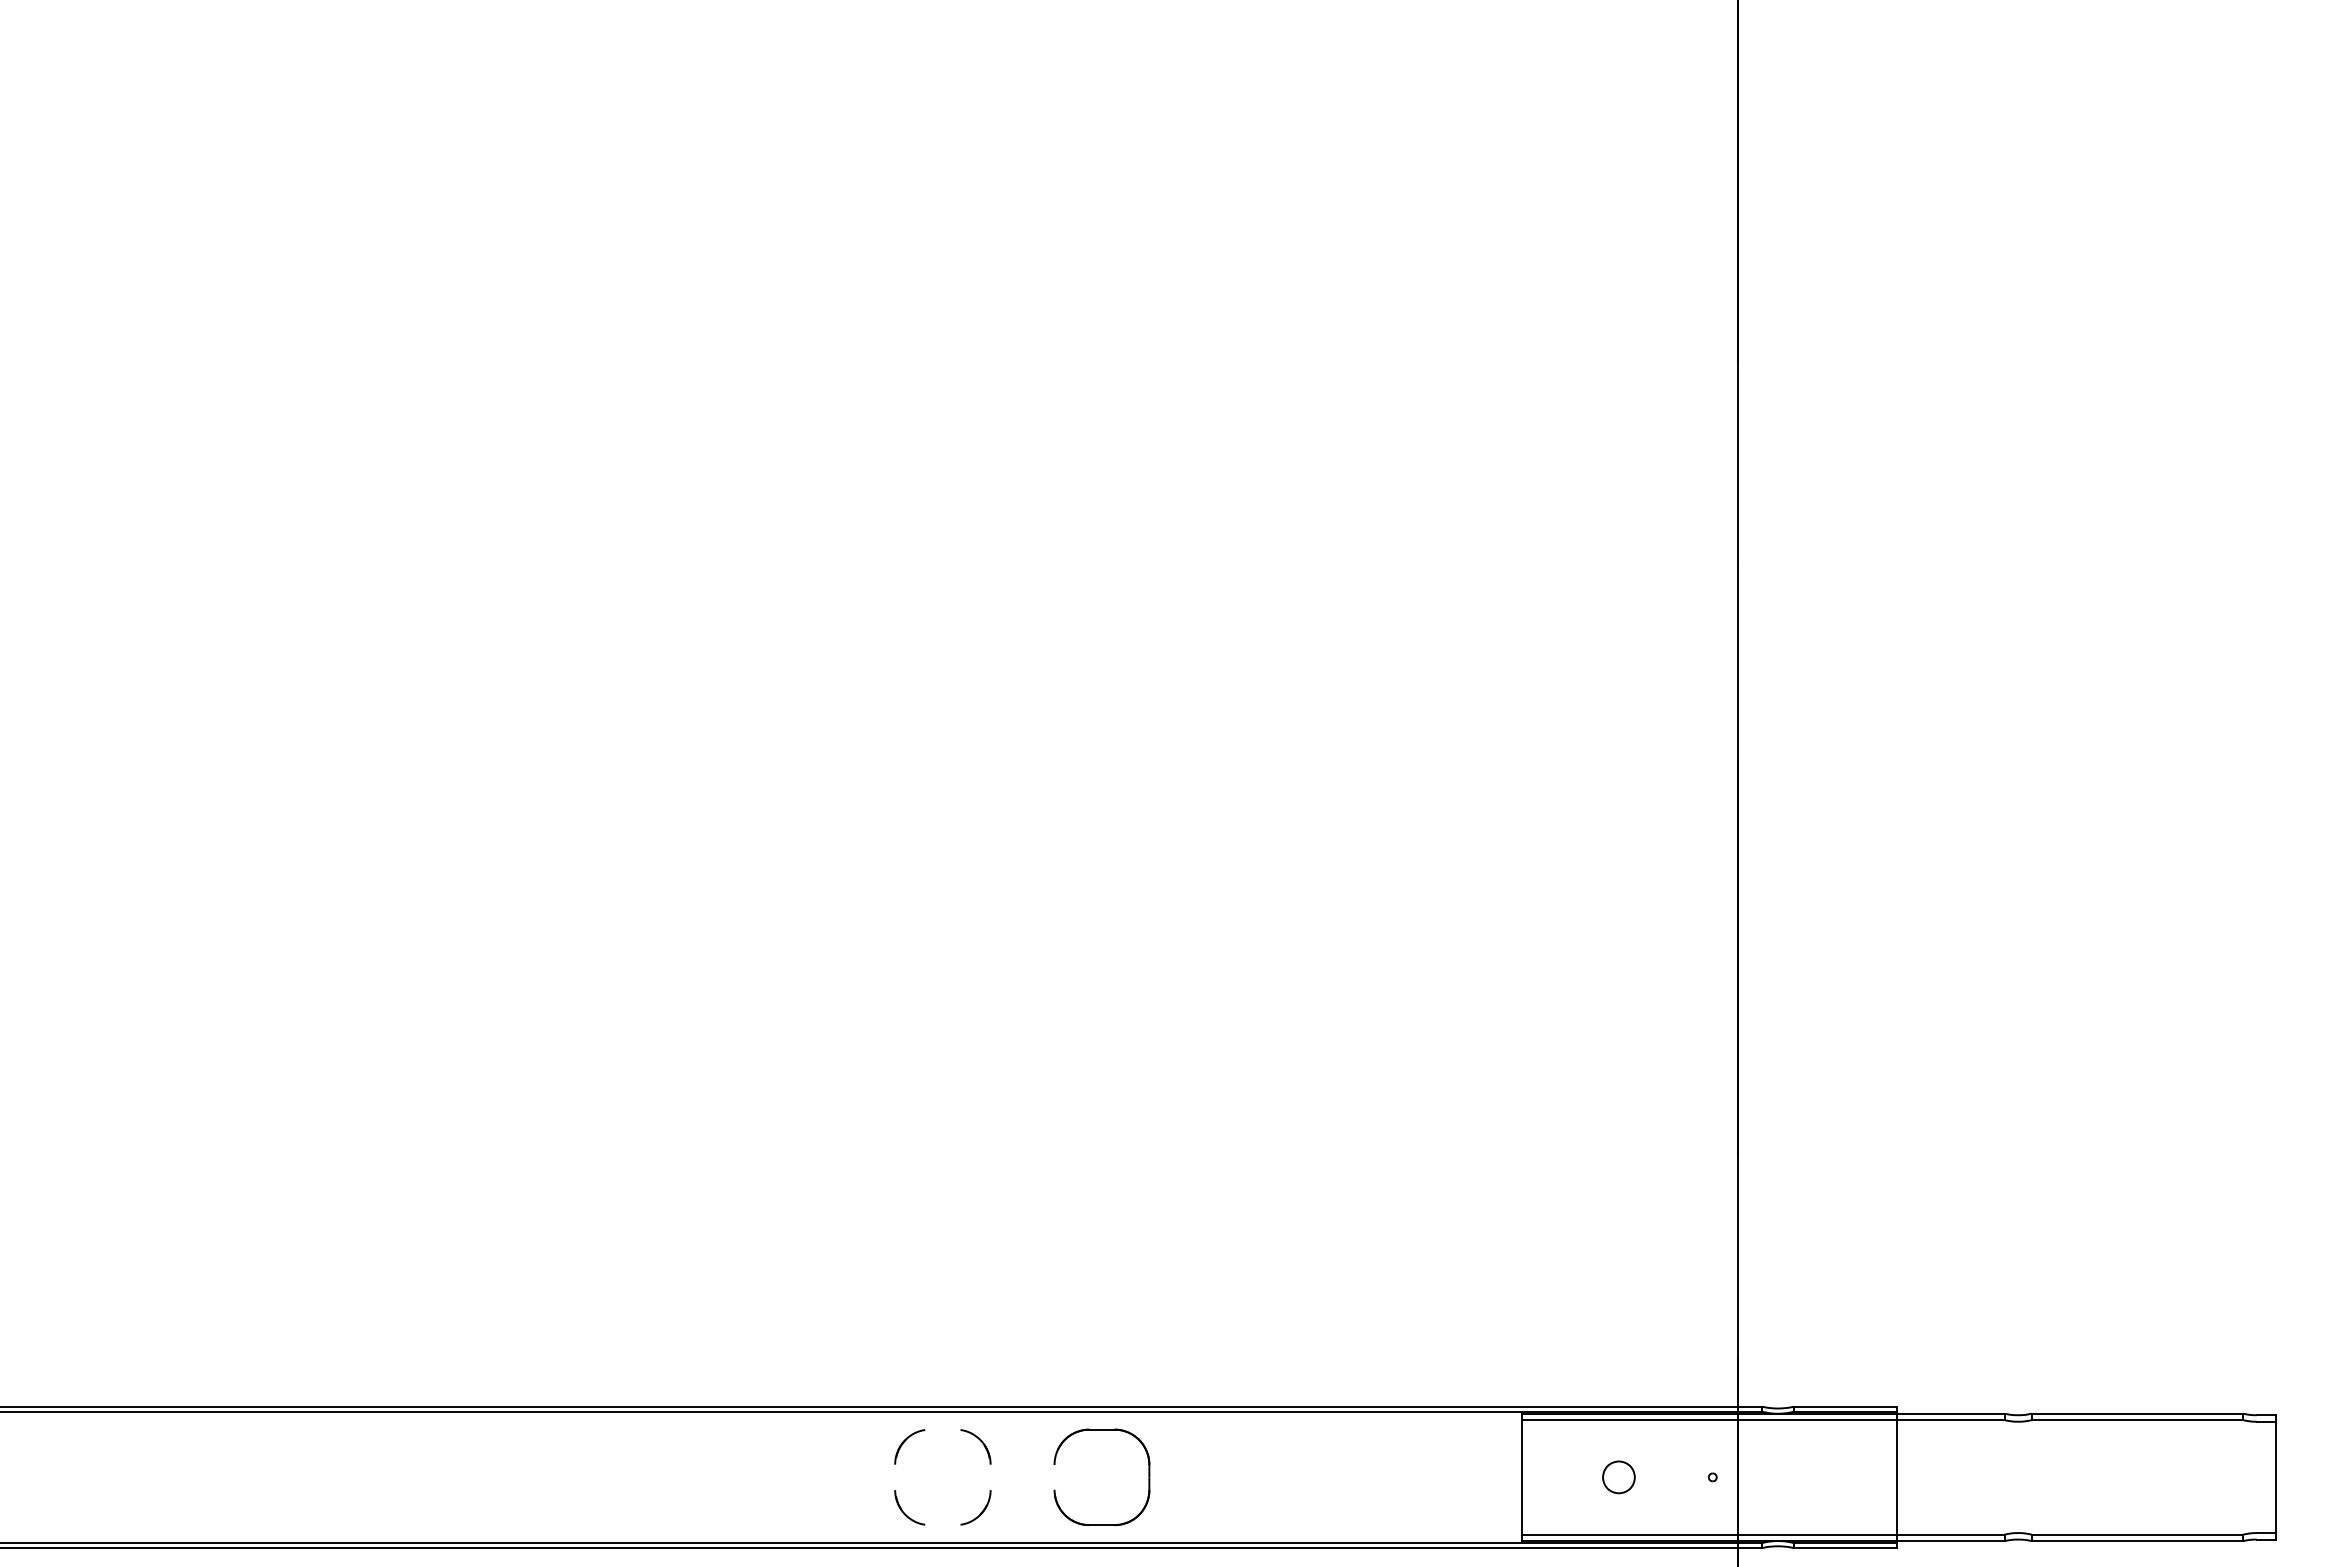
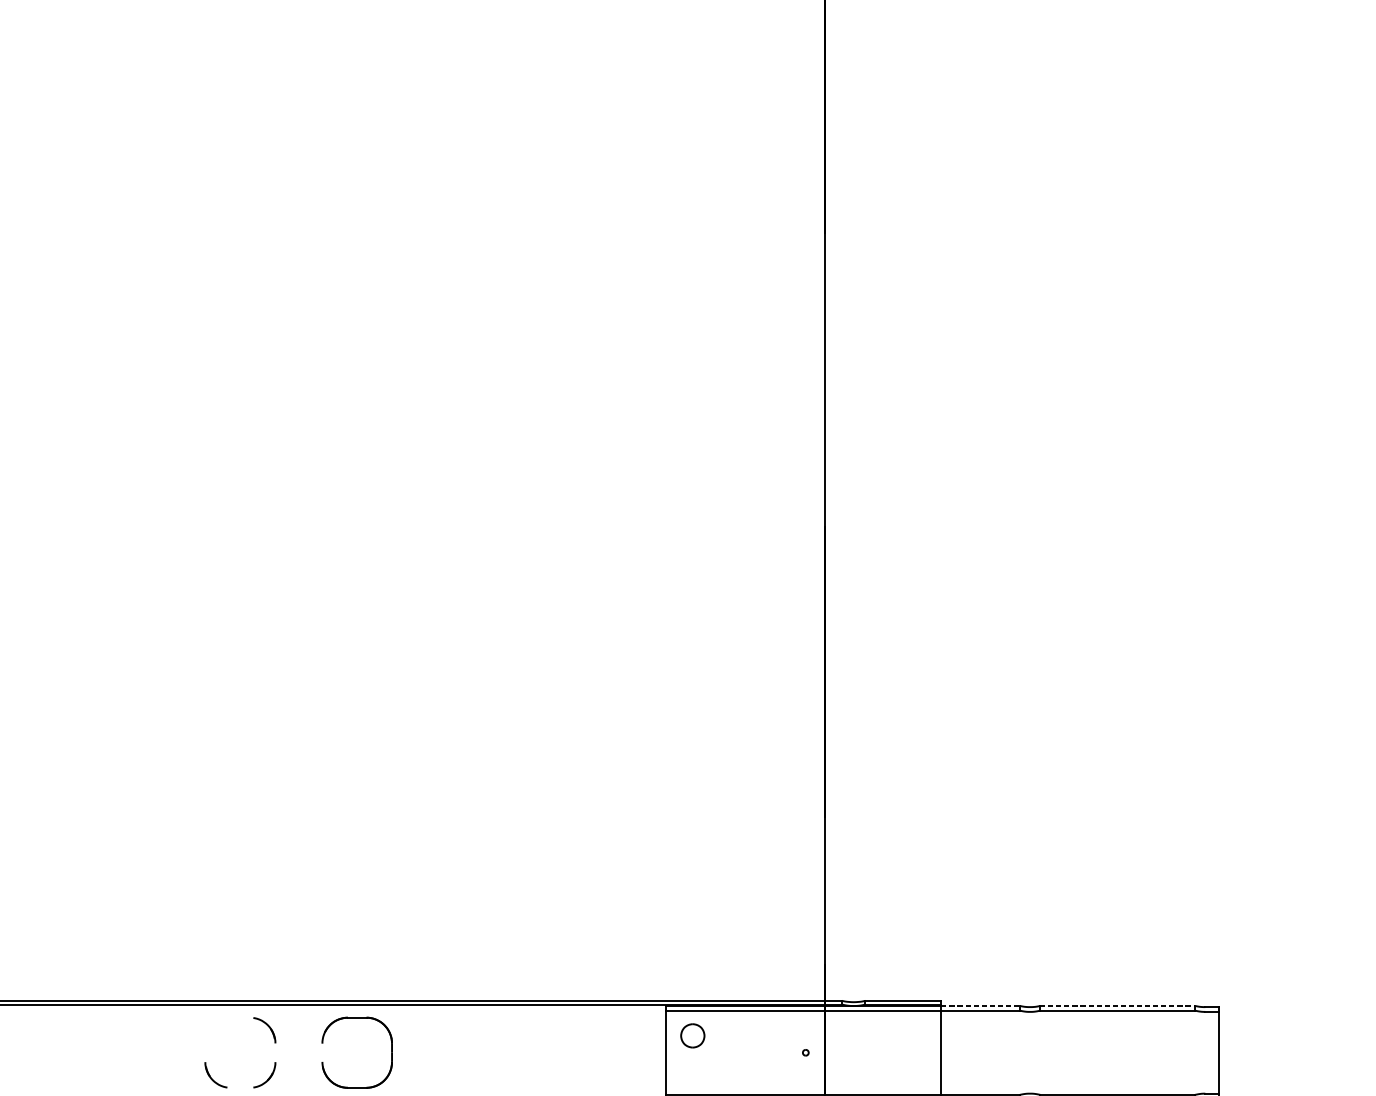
line: (1950, 1413) -> (980, 1005), solid -> dashed
line: (2137, 1413) -> (1117, 1005), solid -> dashed
part: (903, 1444) -> (211, 1028), removed
part: (1618, 1477) -> (692, 1035), moved

